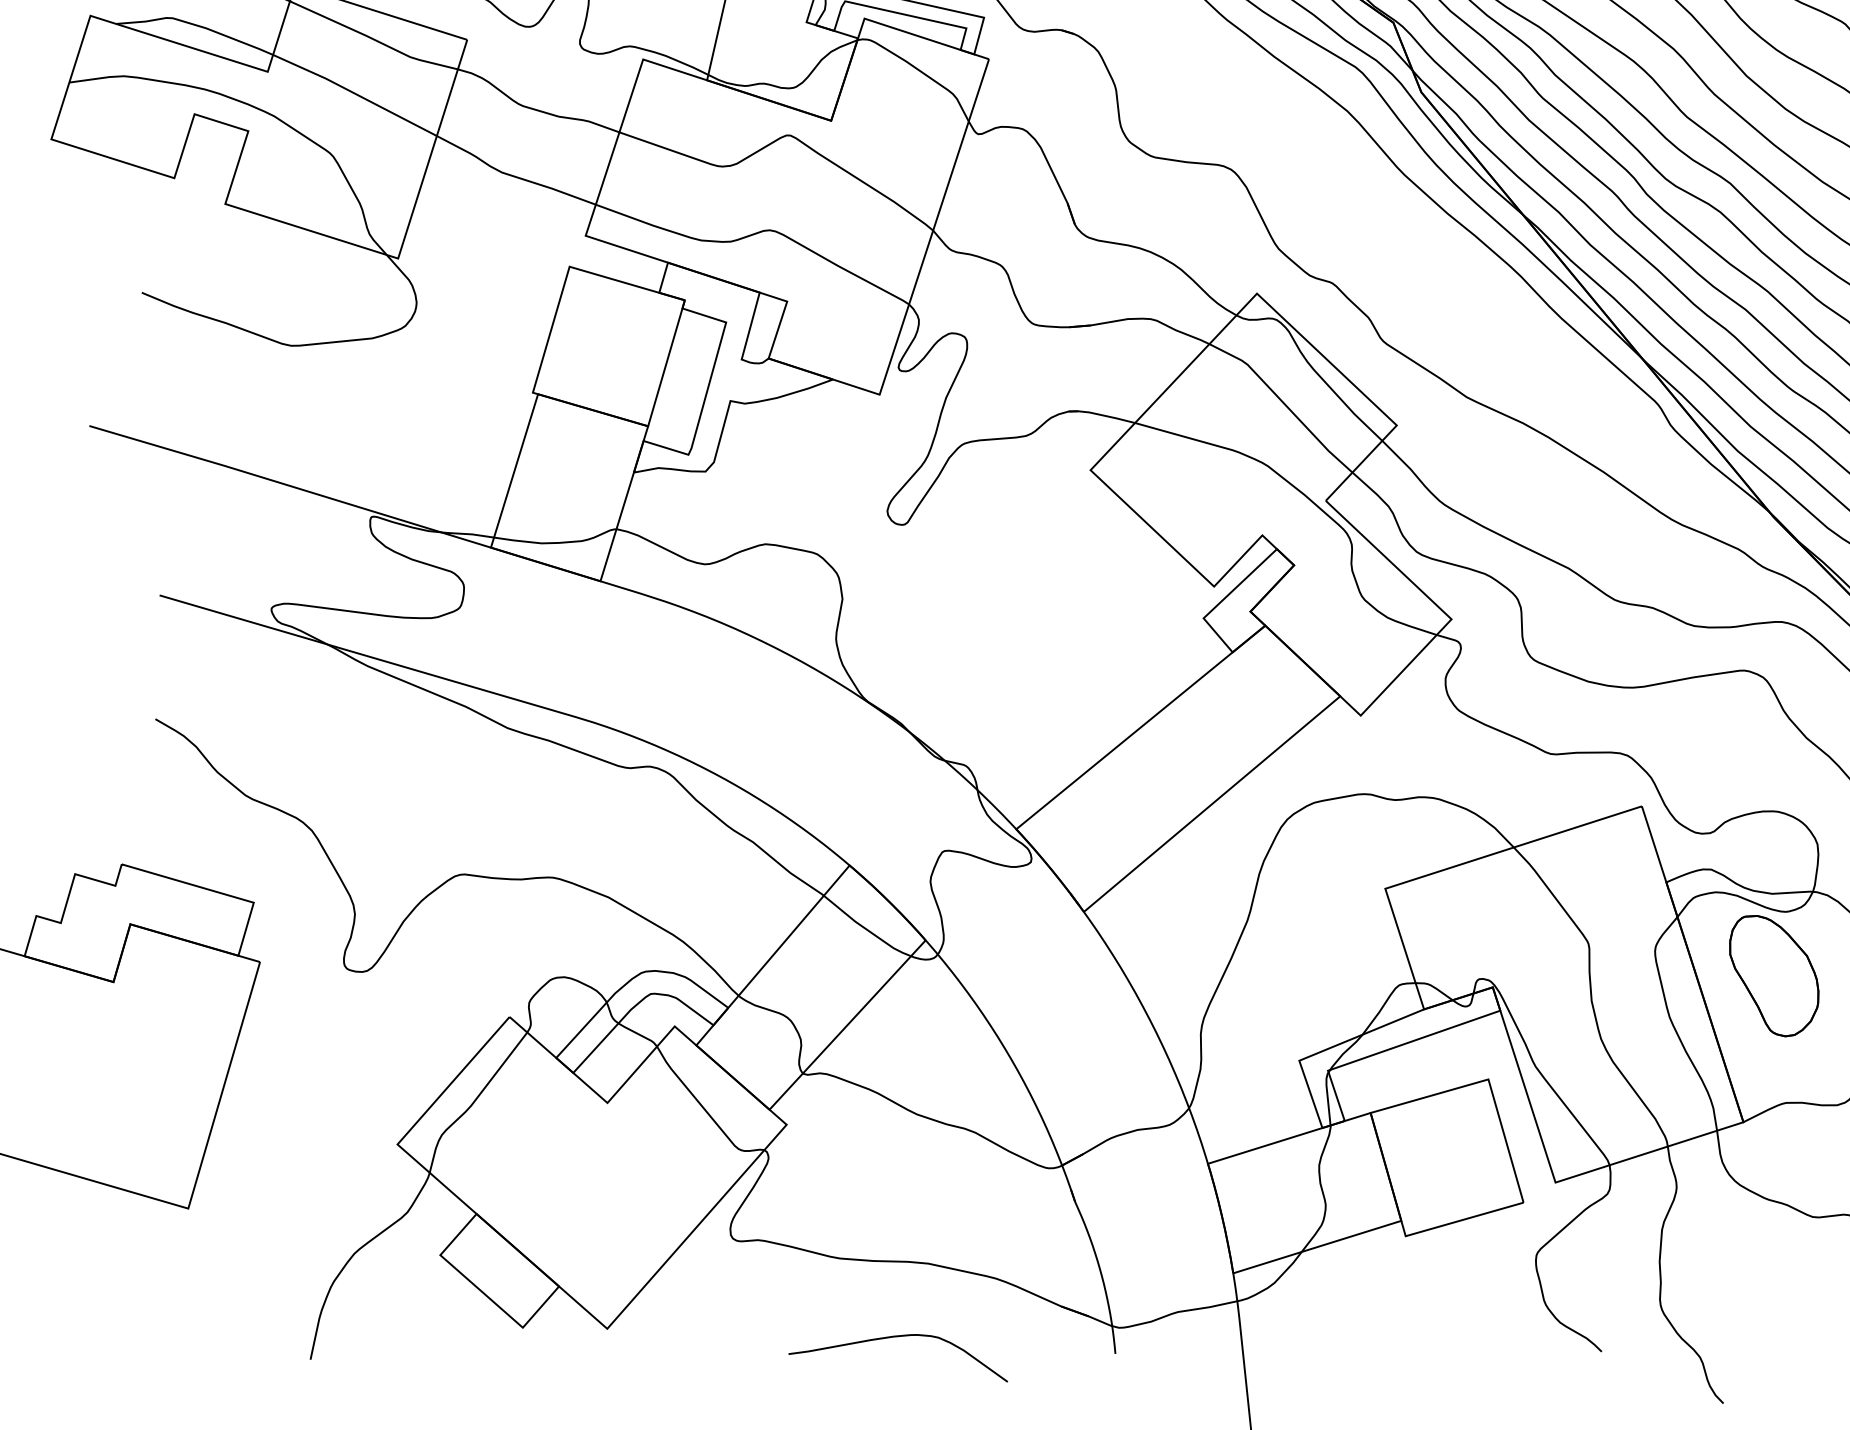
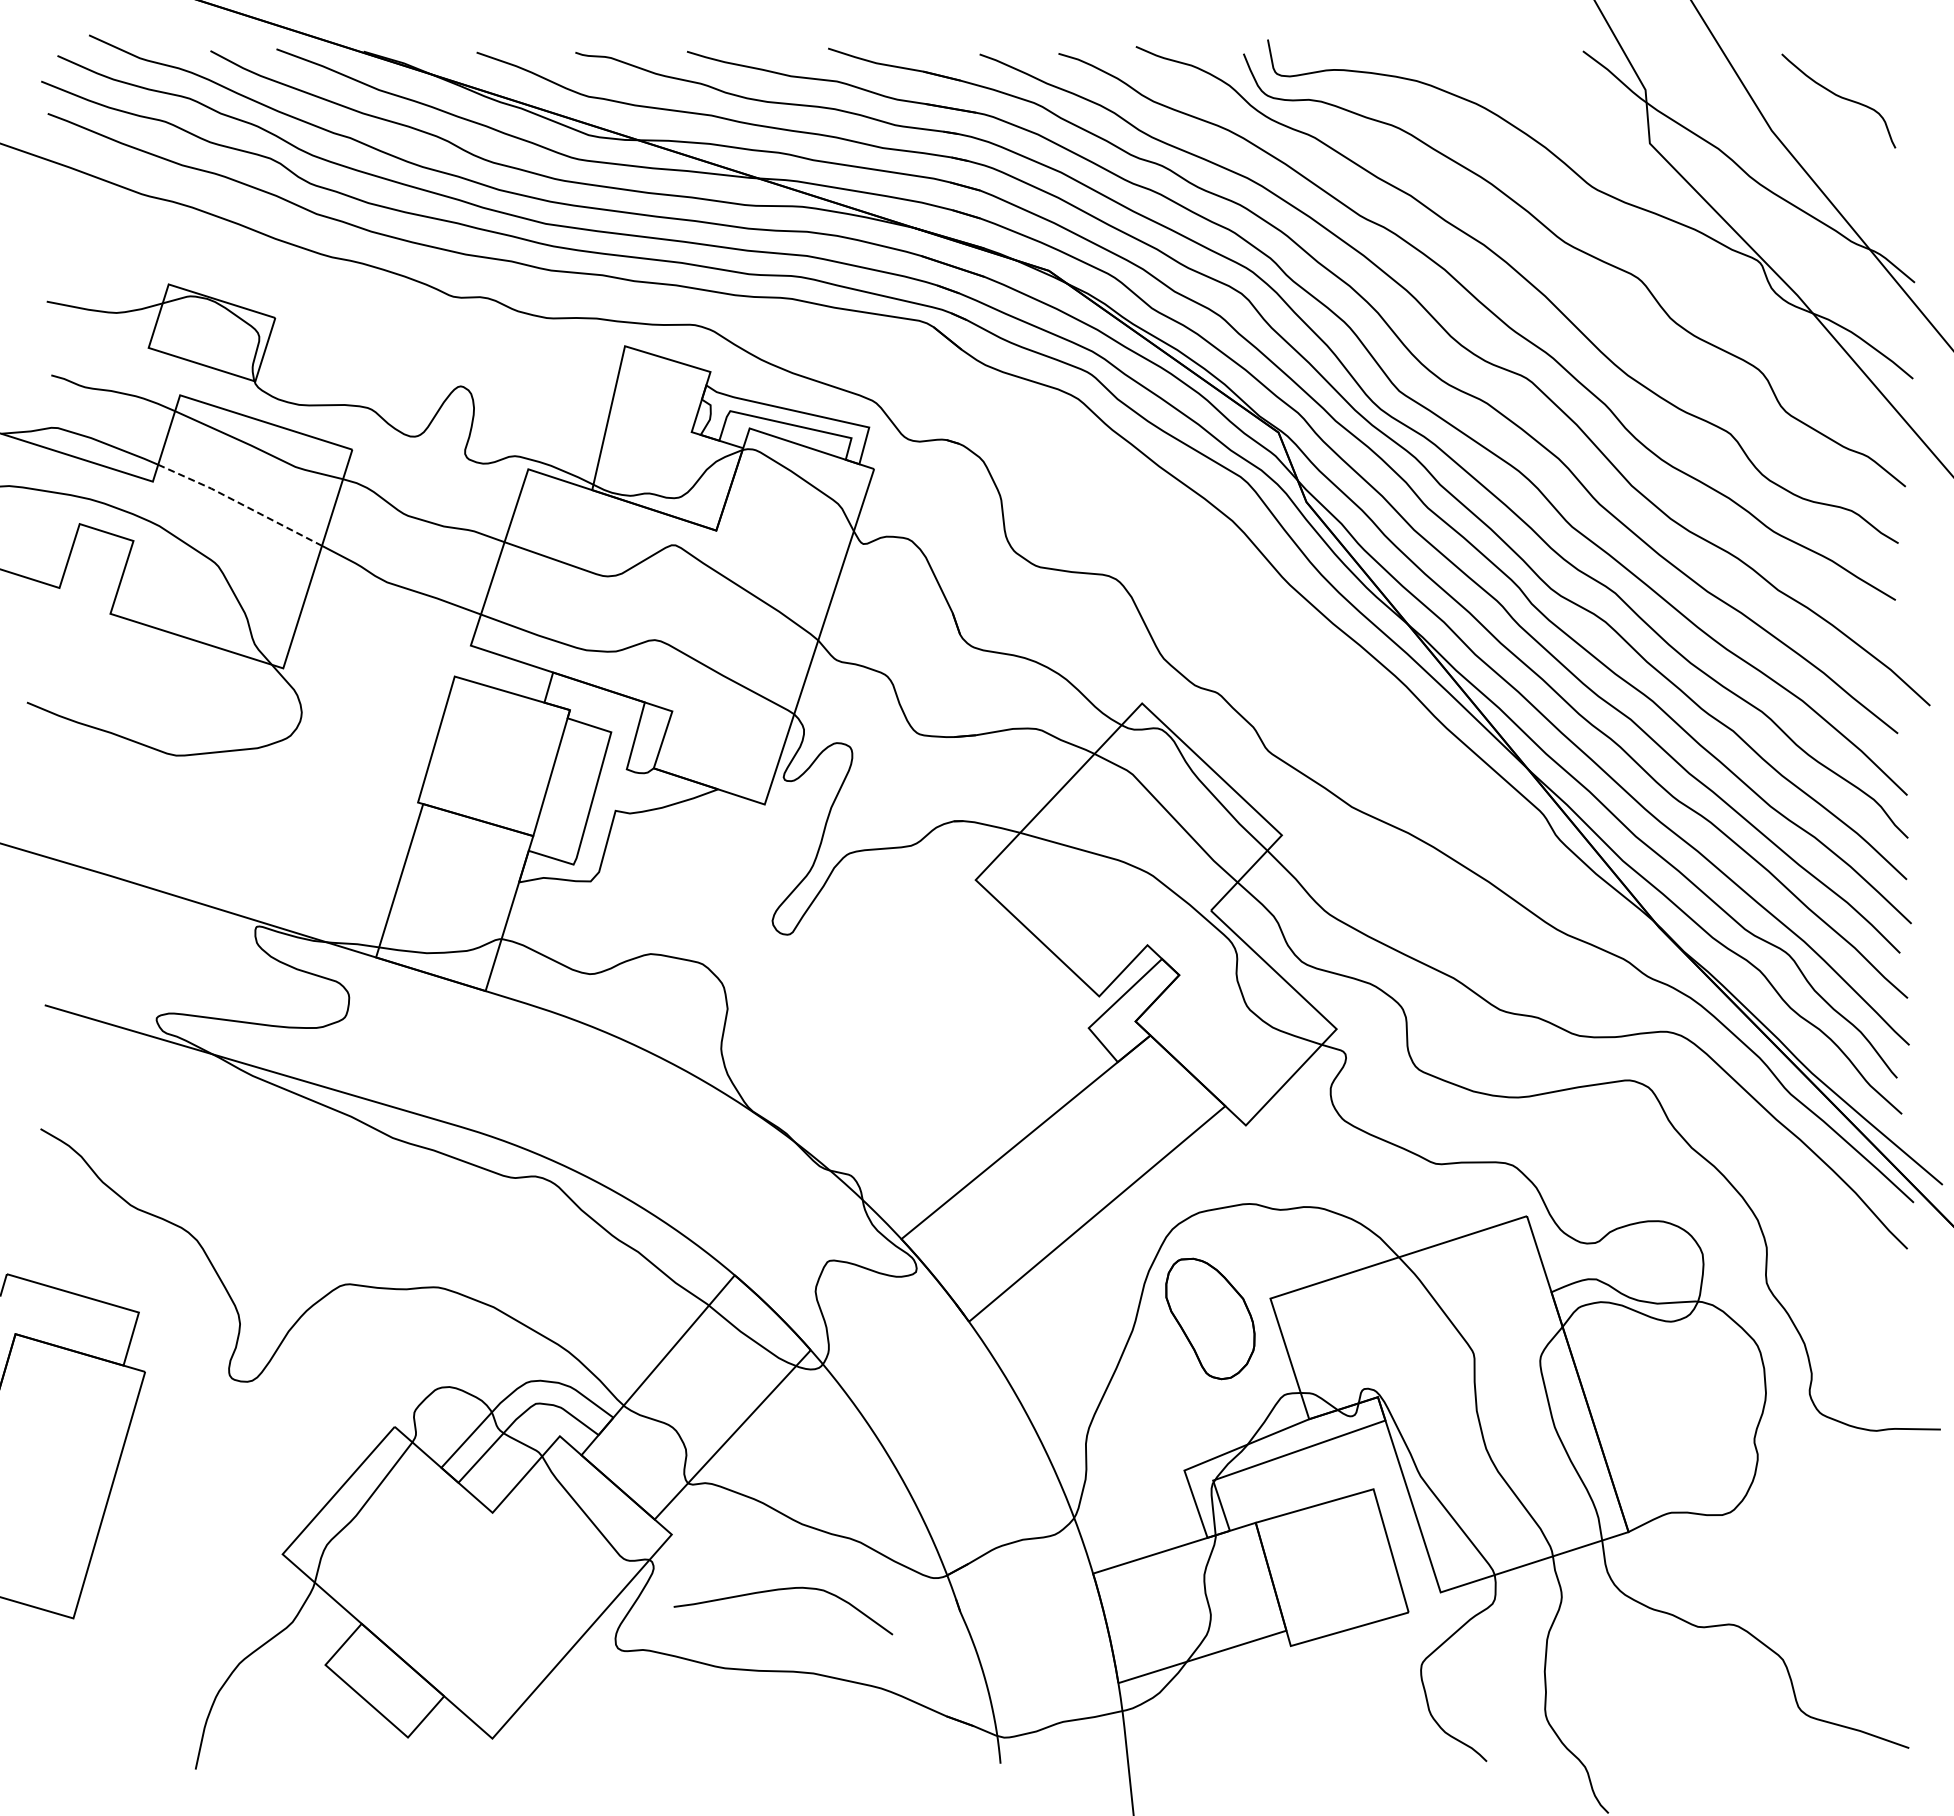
line: (355, 93) -> (240, 503), solid -> dashed
part: (1774, 975) -> (1210, 1318), moved
curve: (896, 1337) -> (781, 1590), moved

